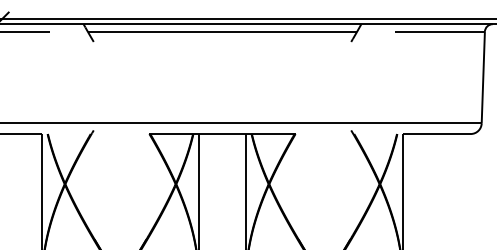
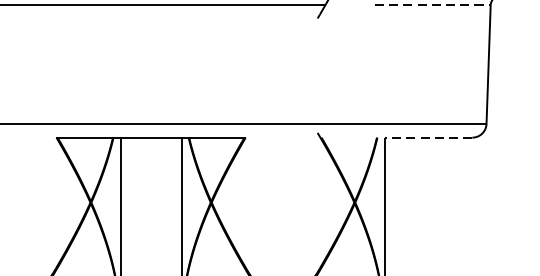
line: (440, 31) -> (433, 4), solid -> dashed
line: (436, 134) -> (428, 138), solid -> dashed

